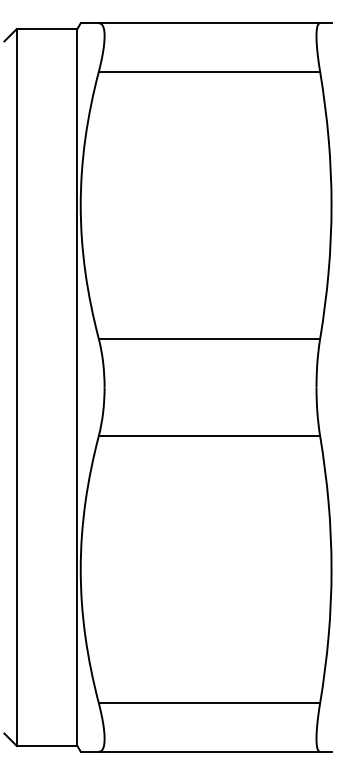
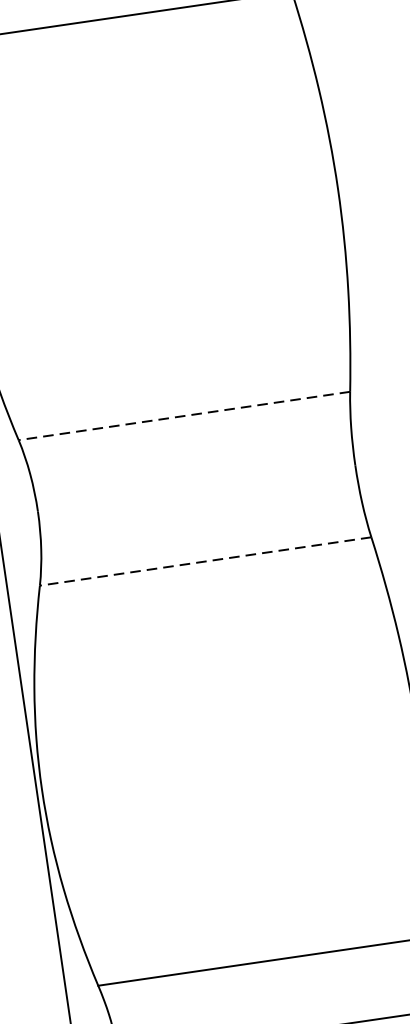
line: (209, 338) -> (184, 415), solid -> dashed
line: (209, 436) -> (205, 562), solid -> dashed

